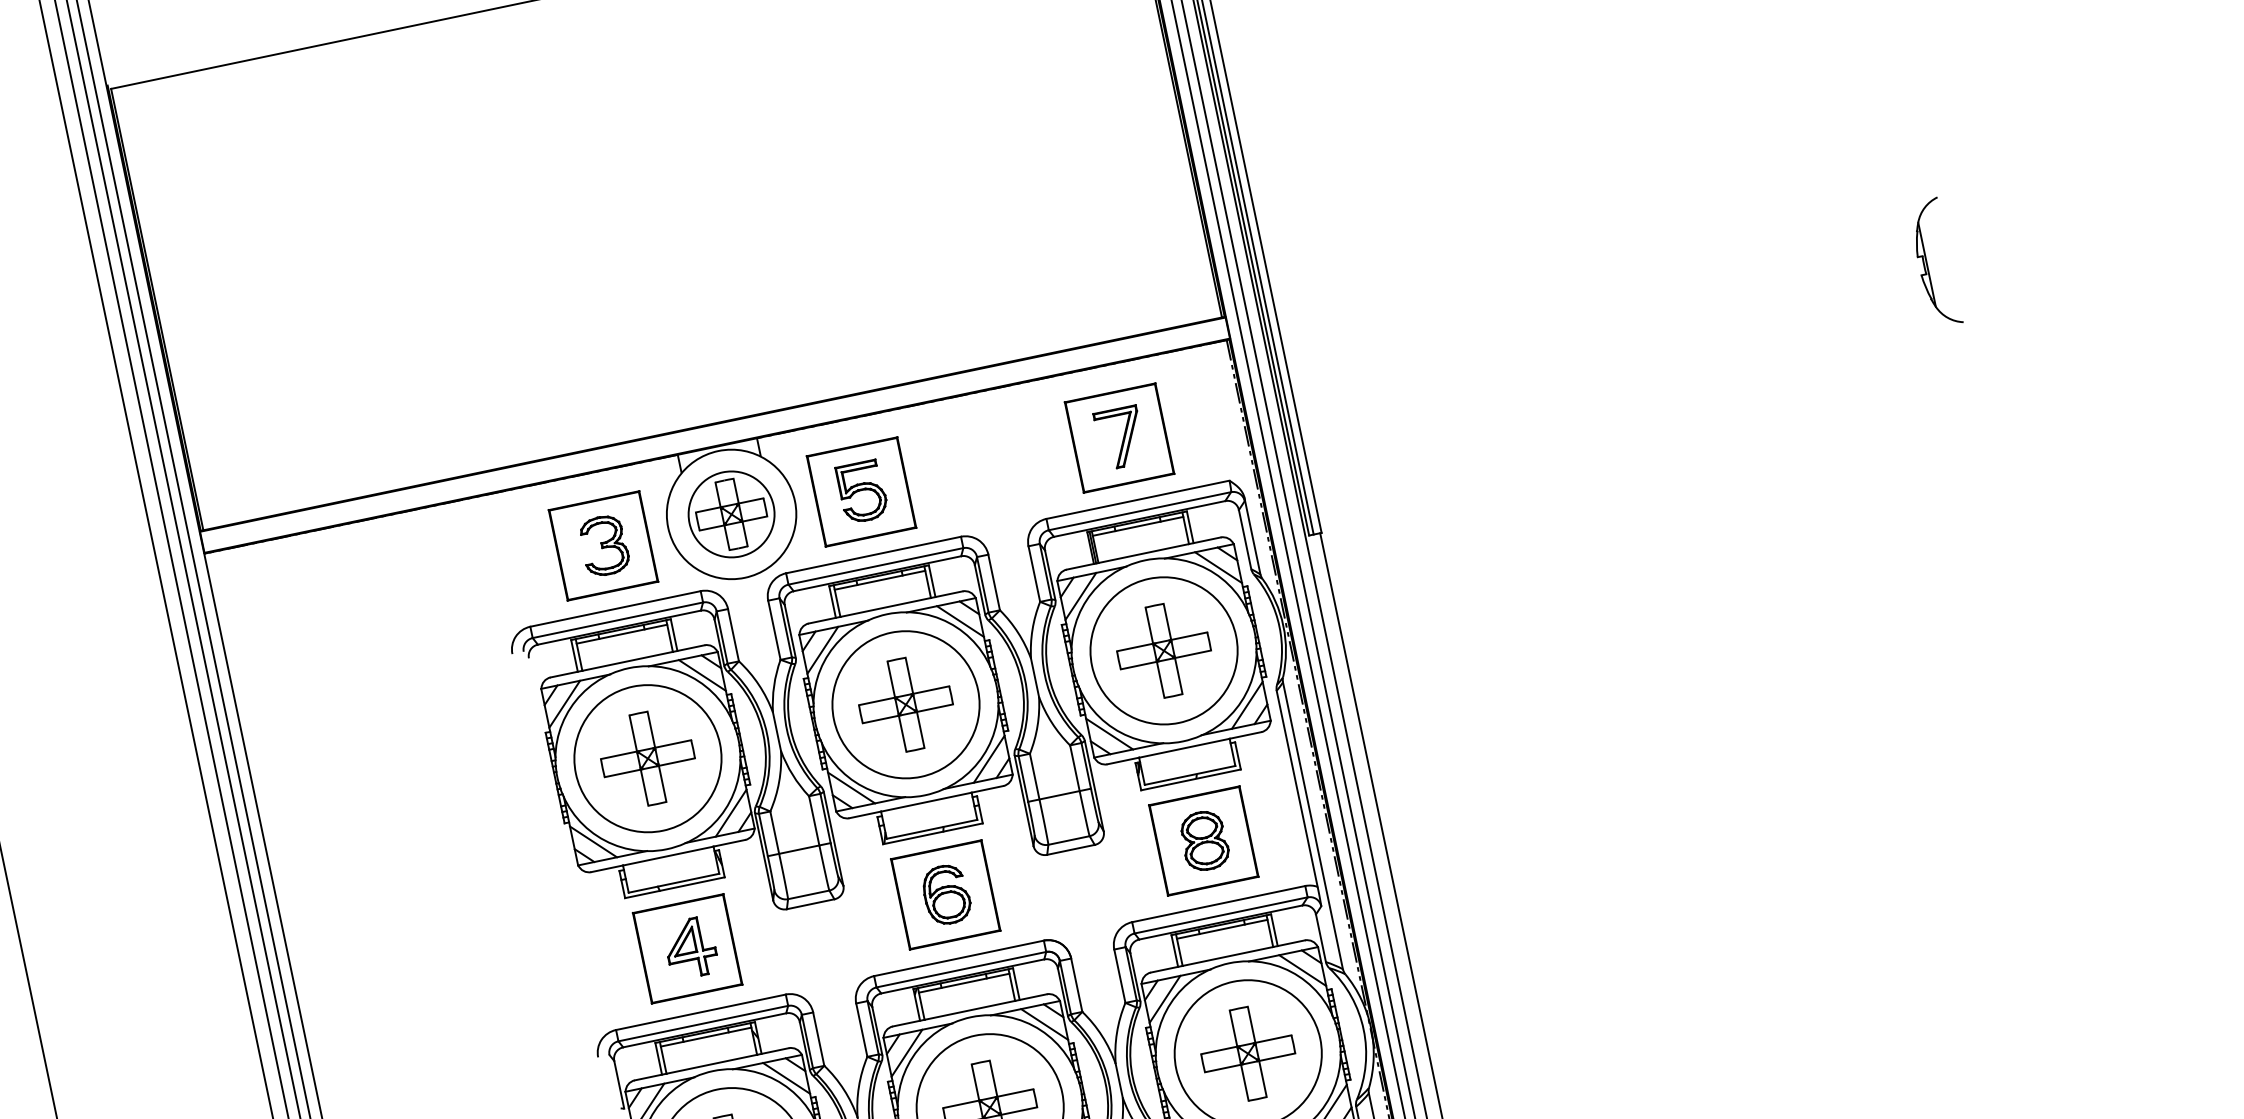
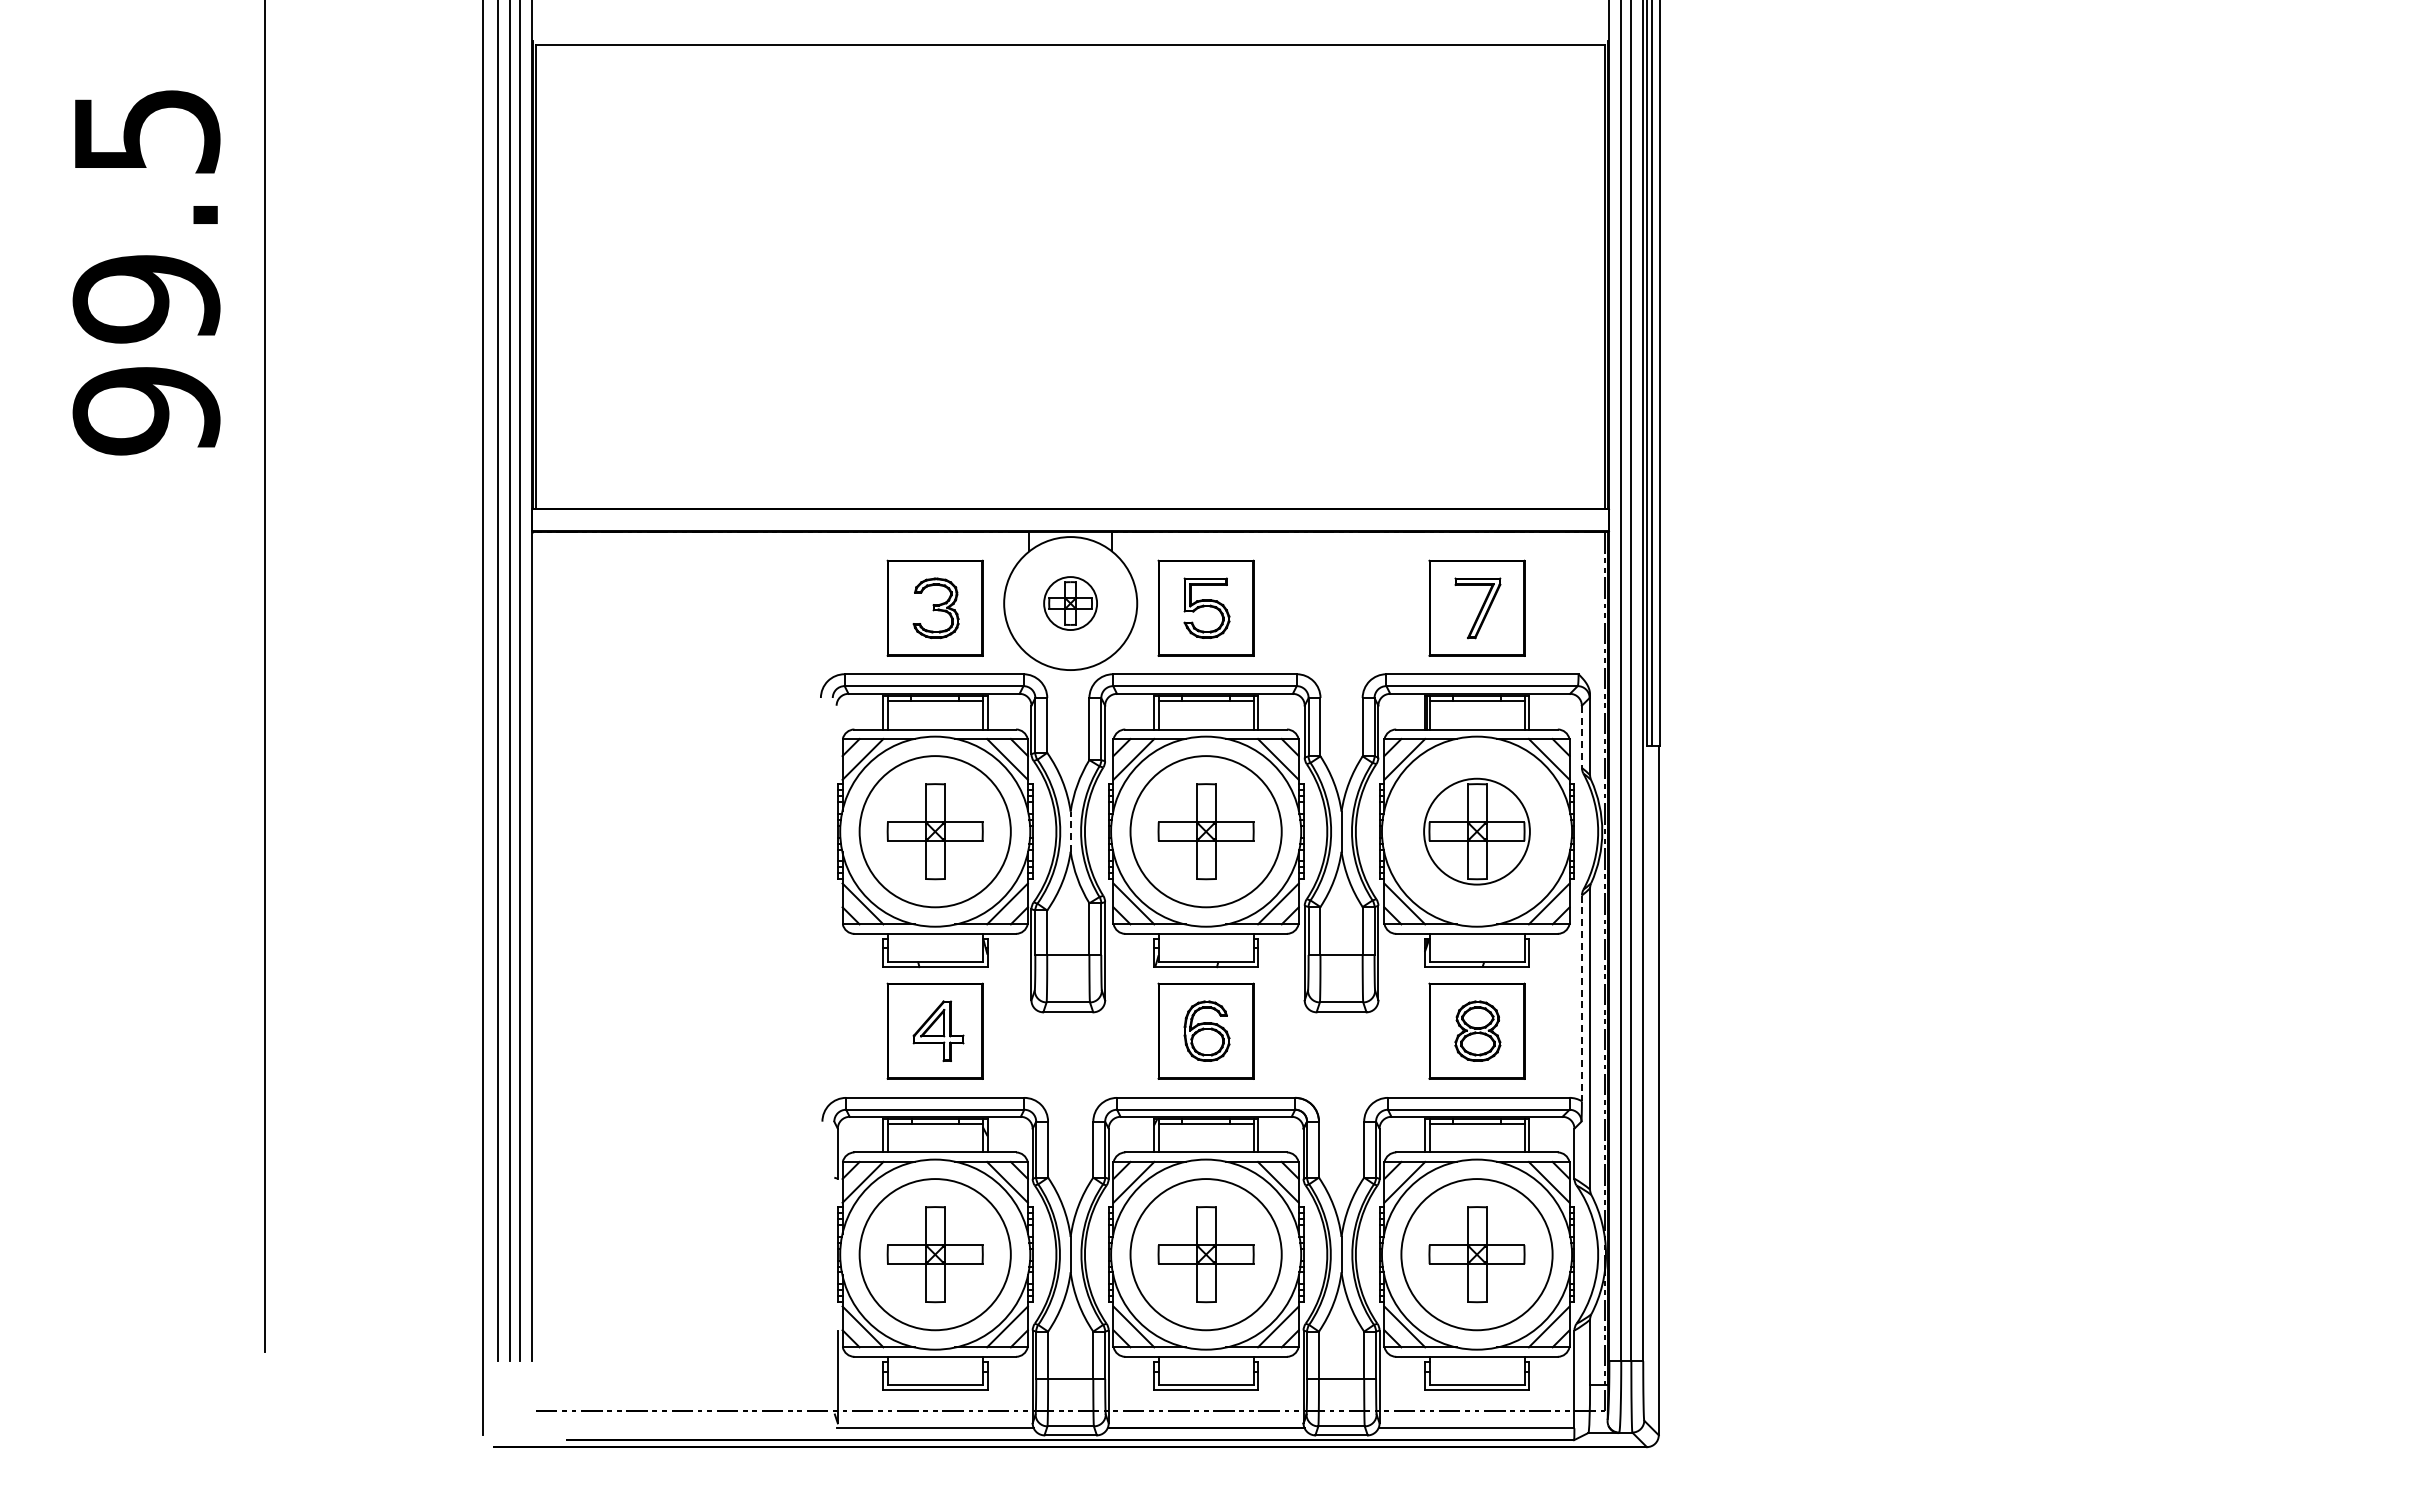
part: (1927, 264) -> (2326, 603), removed
part: (731, 514) -> (1070, 603), size x0.6
line: (1244, 540) -> (1581, 737), solid -> dashed
circle: (1163, 650) -> (1476, 831), size x0.7
line: (776, 731) -> (1070, 831), solid -> dashed
line: (1296, 789) -> (1581, 998), solid -> dashed

